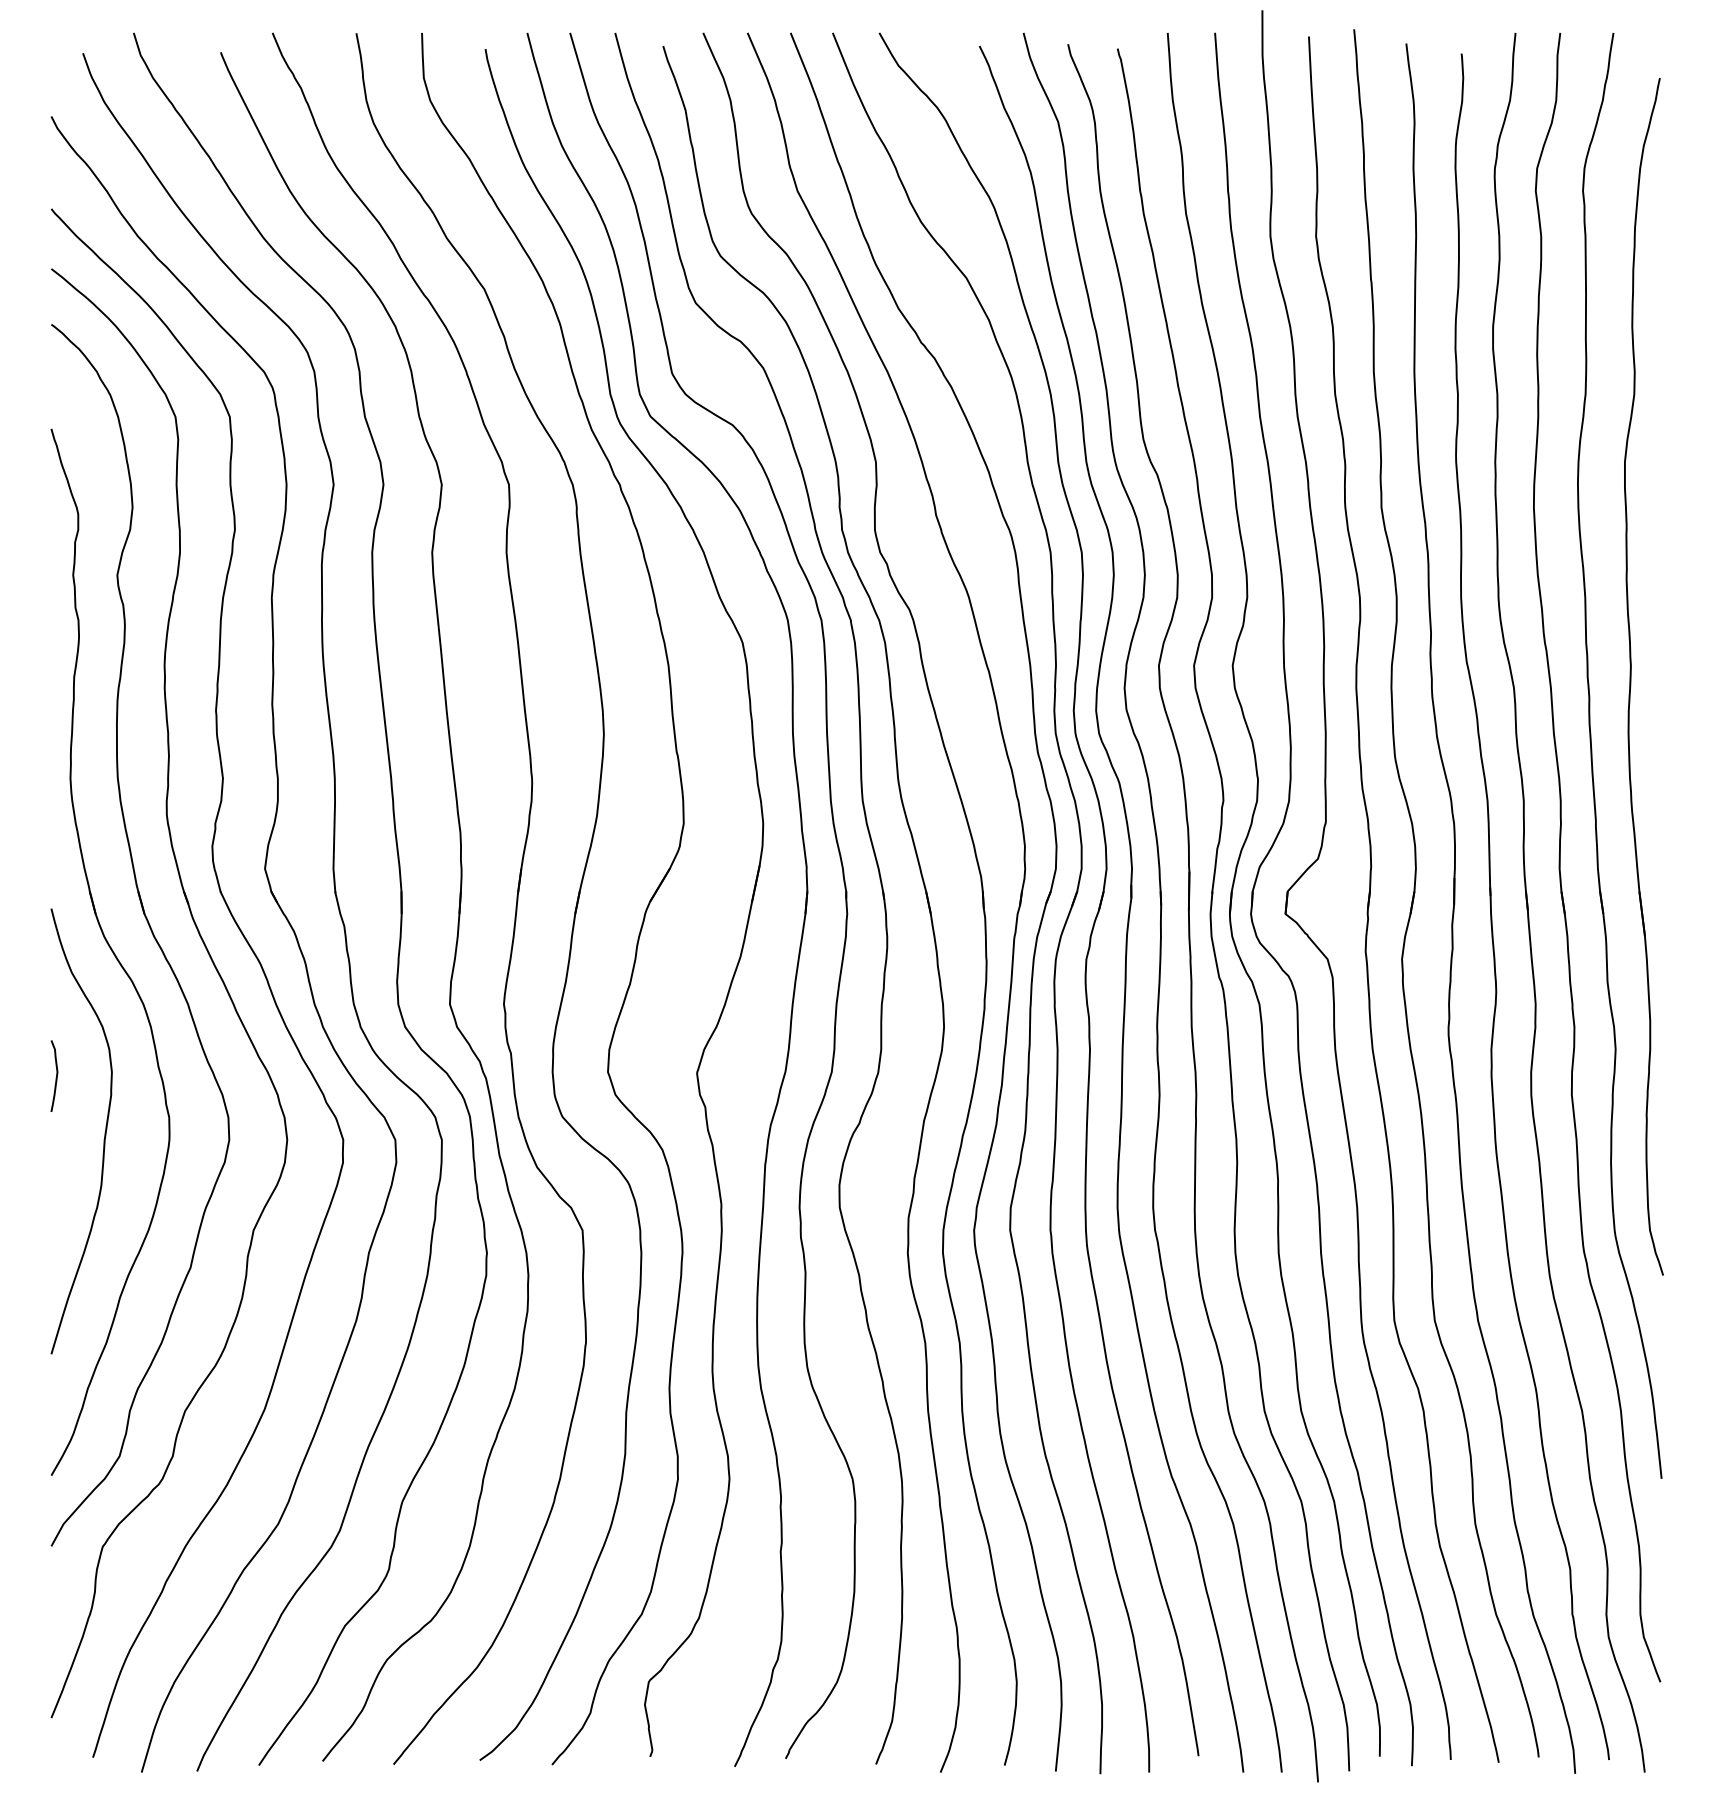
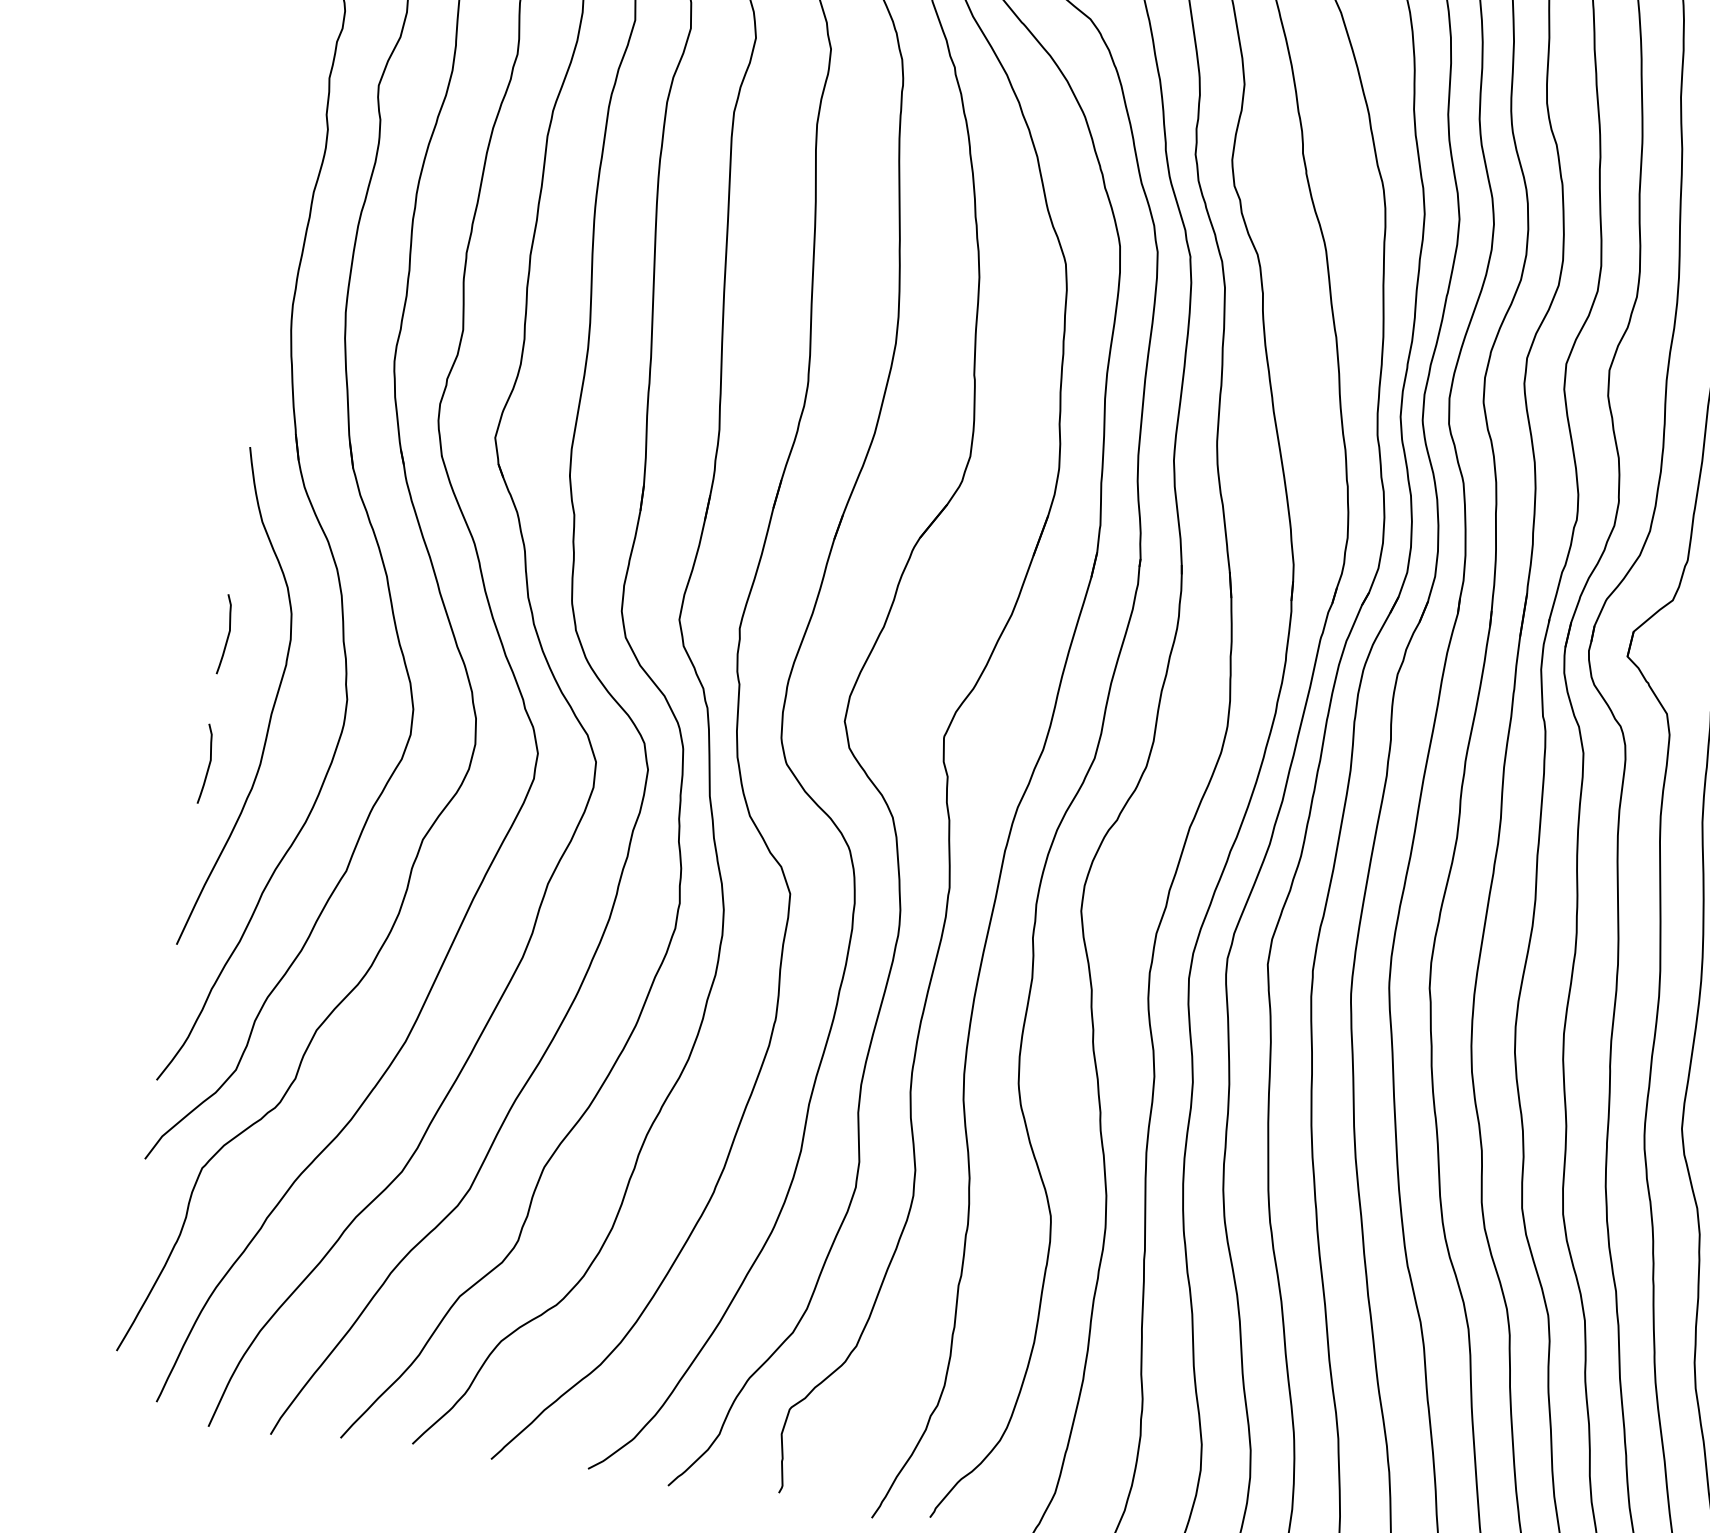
curve: (56, 1191) -> (209, 763), added

